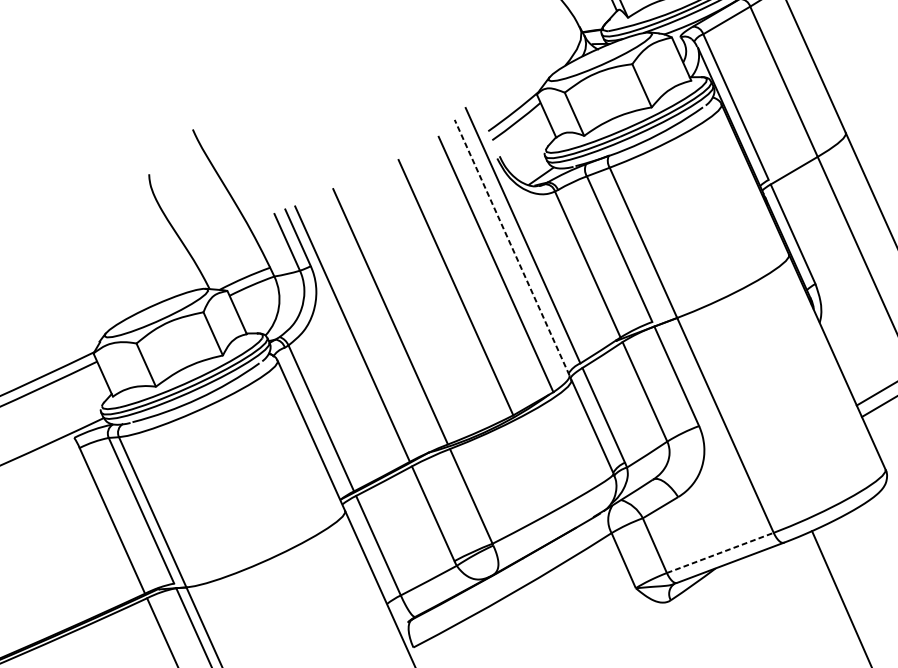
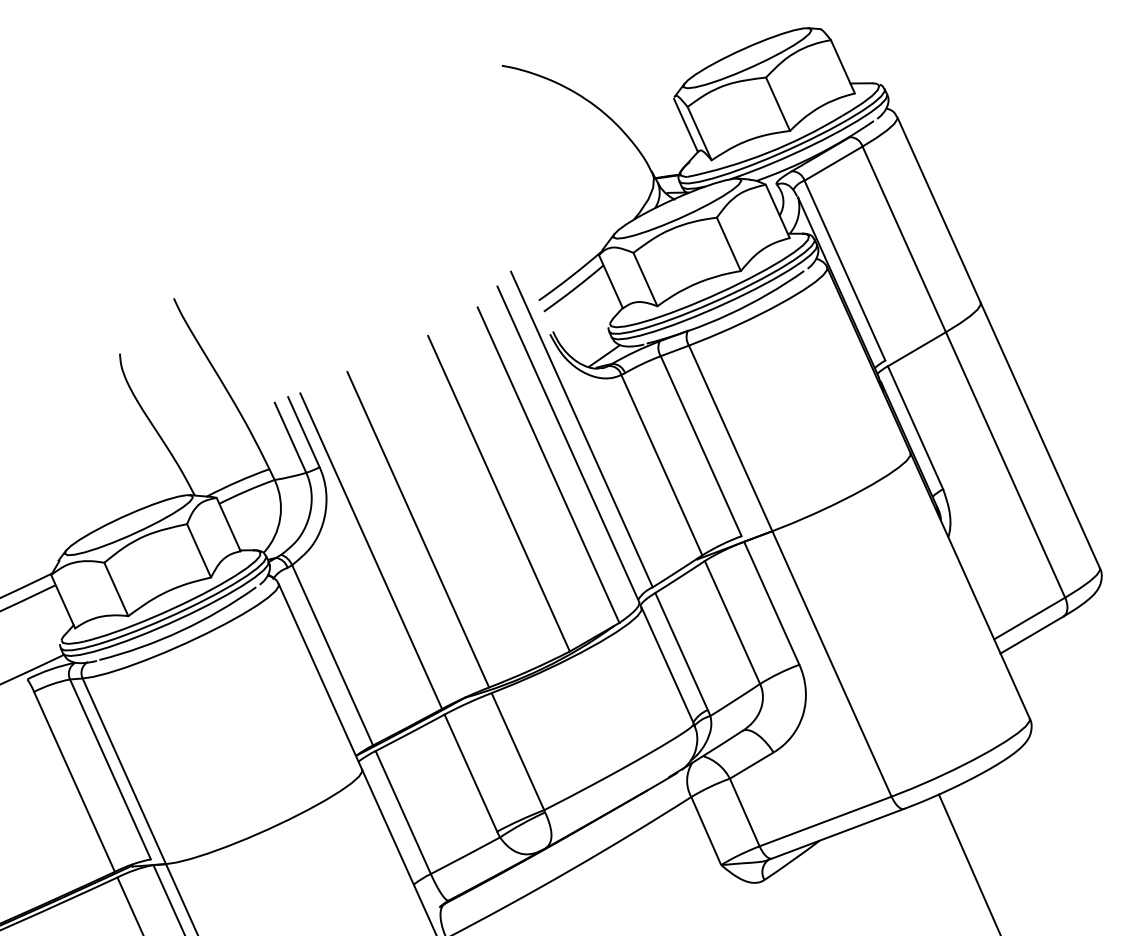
line: (512, 247) -> (568, 444), dashed -> solid
line: (720, 552) -> (825, 821), dashed -> solid

